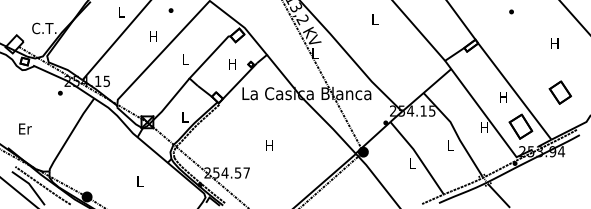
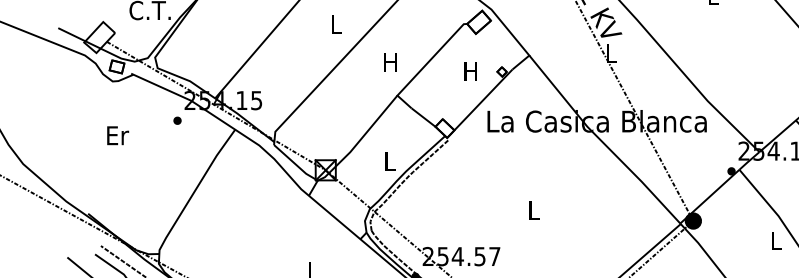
text: (153, 36) -> (336, 24), H -> L
text: (185, 59) -> (390, 63), L -> H
text: (25, 128) -> (118, 134), moved
text: (269, 145) -> (533, 209), H -> L

